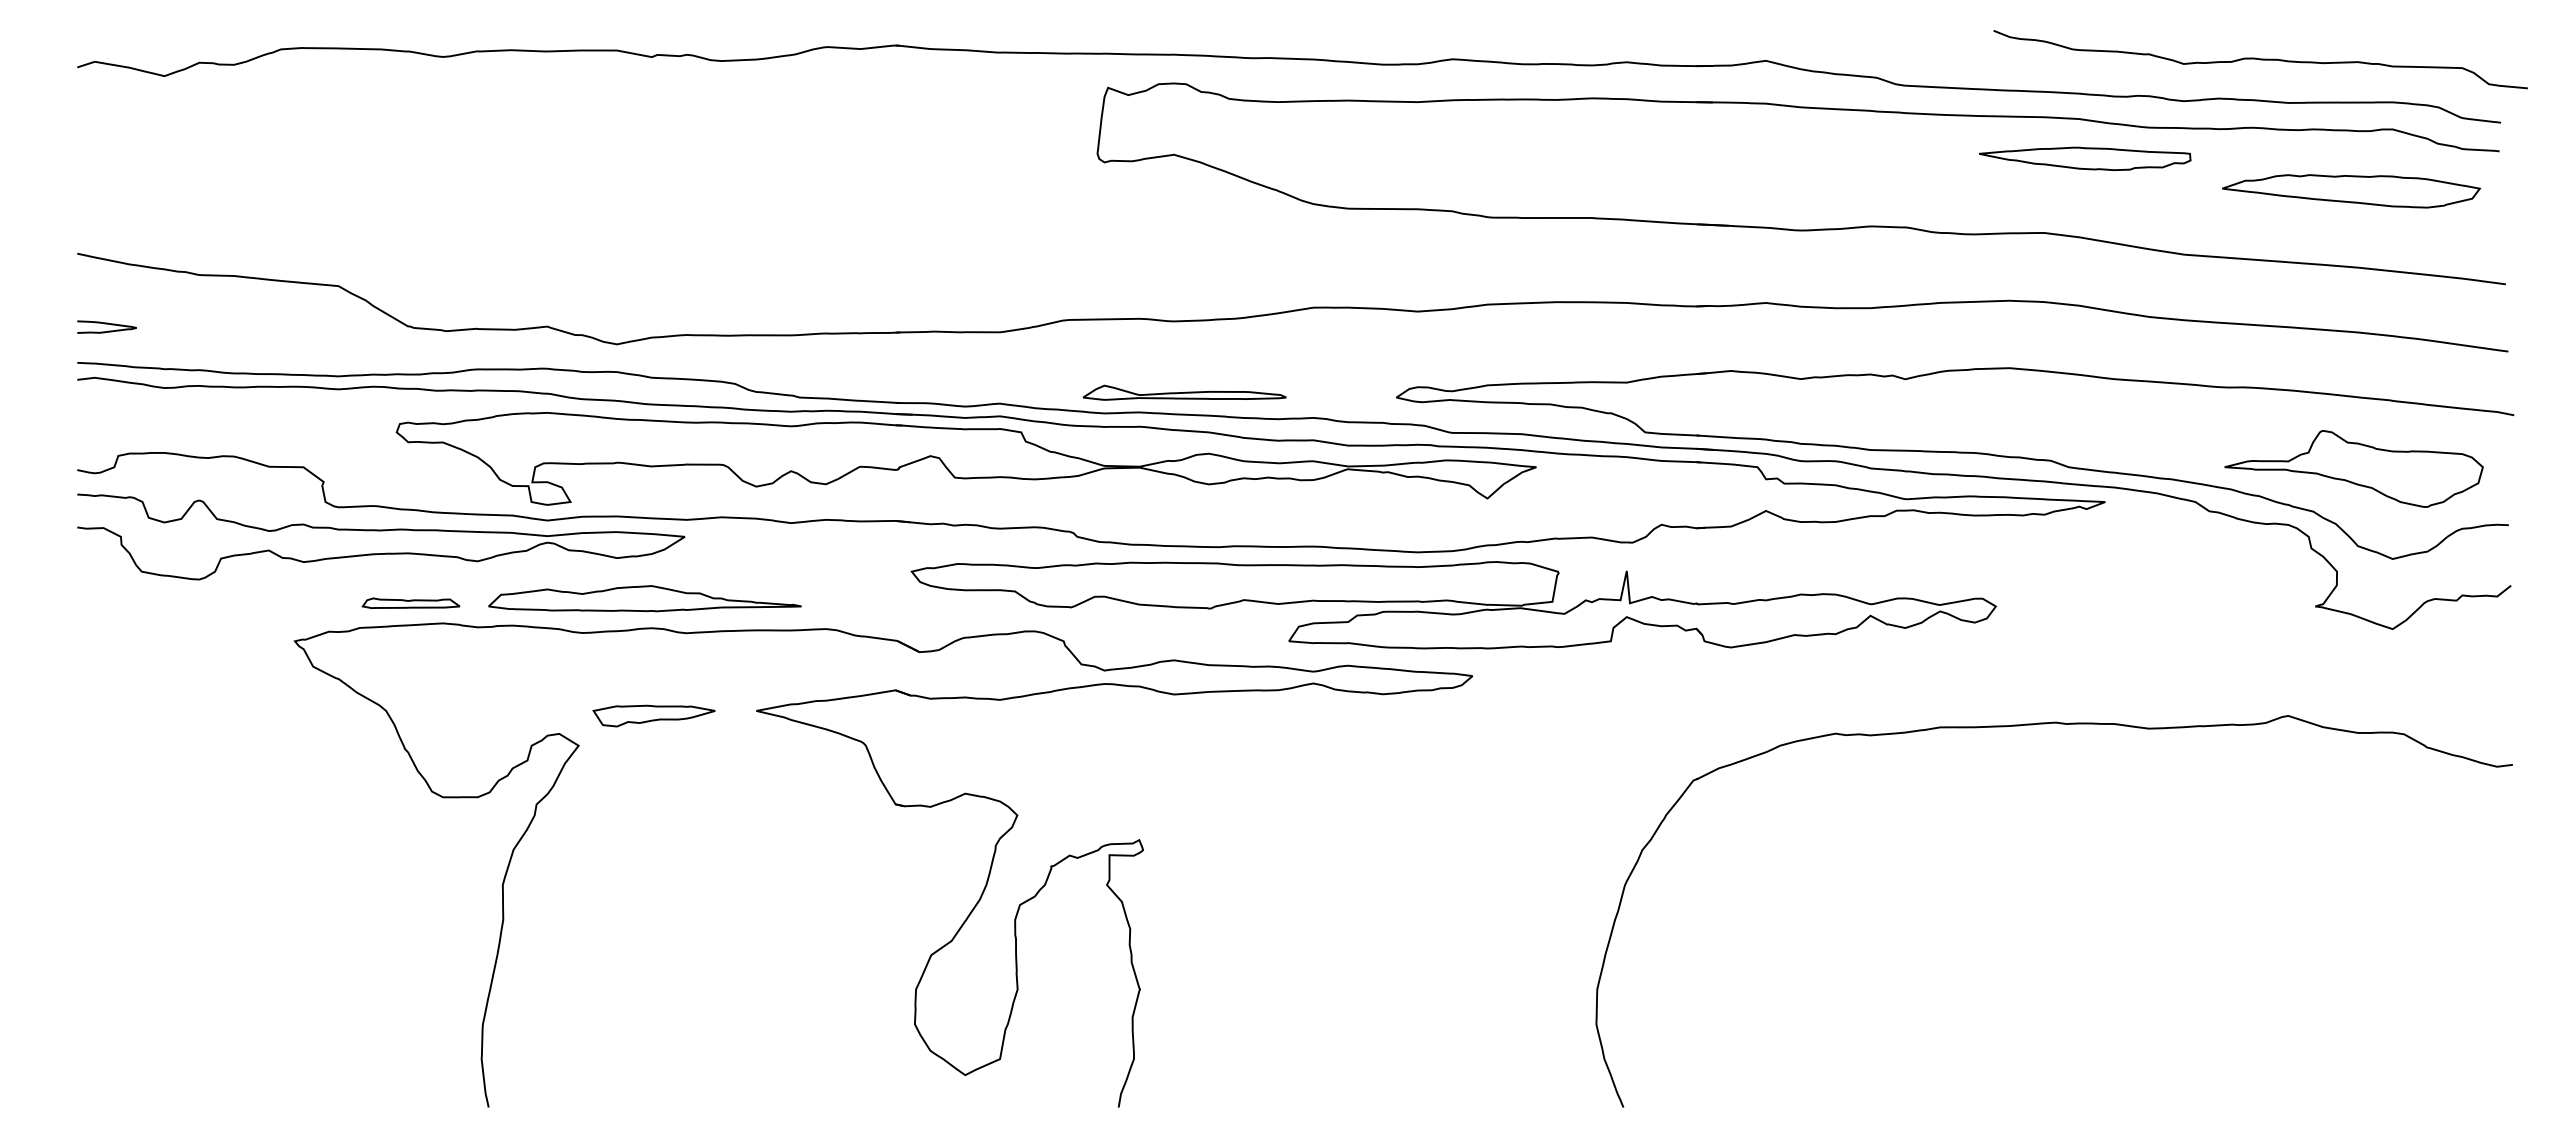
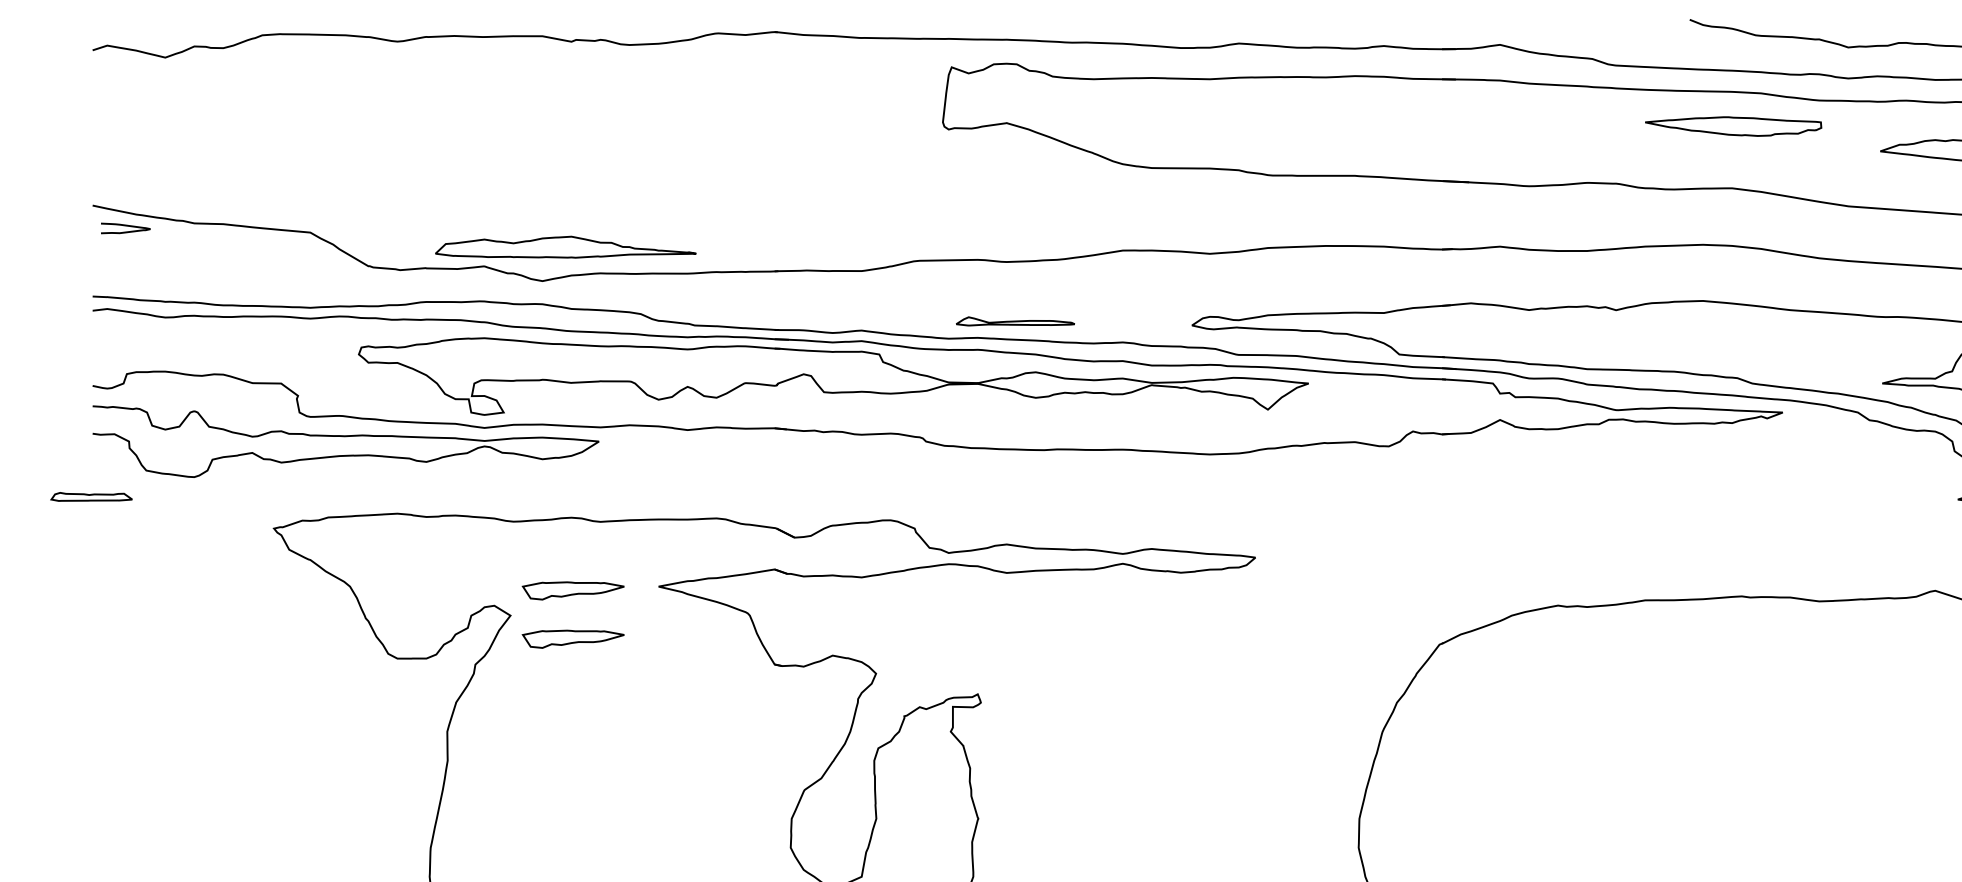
part: (2085, 158) -> (1733, 126), moved
curve: (106, 324) -> (125, 226), moved
part: (1184, 392) -> (1015, 321), size x0.7
part: (644, 598) -> (565, 247), moved
part: (410, 602) -> (91, 496), moved
part: (1453, 605) -> (1239, 498), removed
part: (653, 773) -> (572, 638), added

